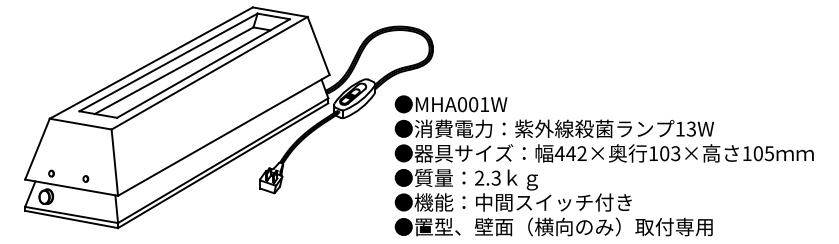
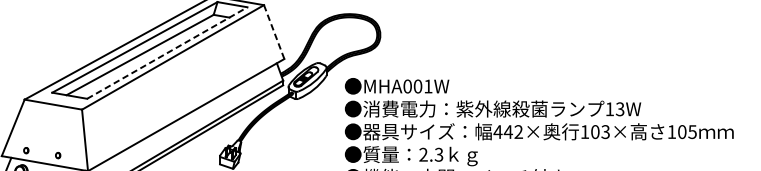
line: (318, 46) -> (274, 32), solid -> dashed
line: (203, 68) -> (167, 53), solid -> dashed

